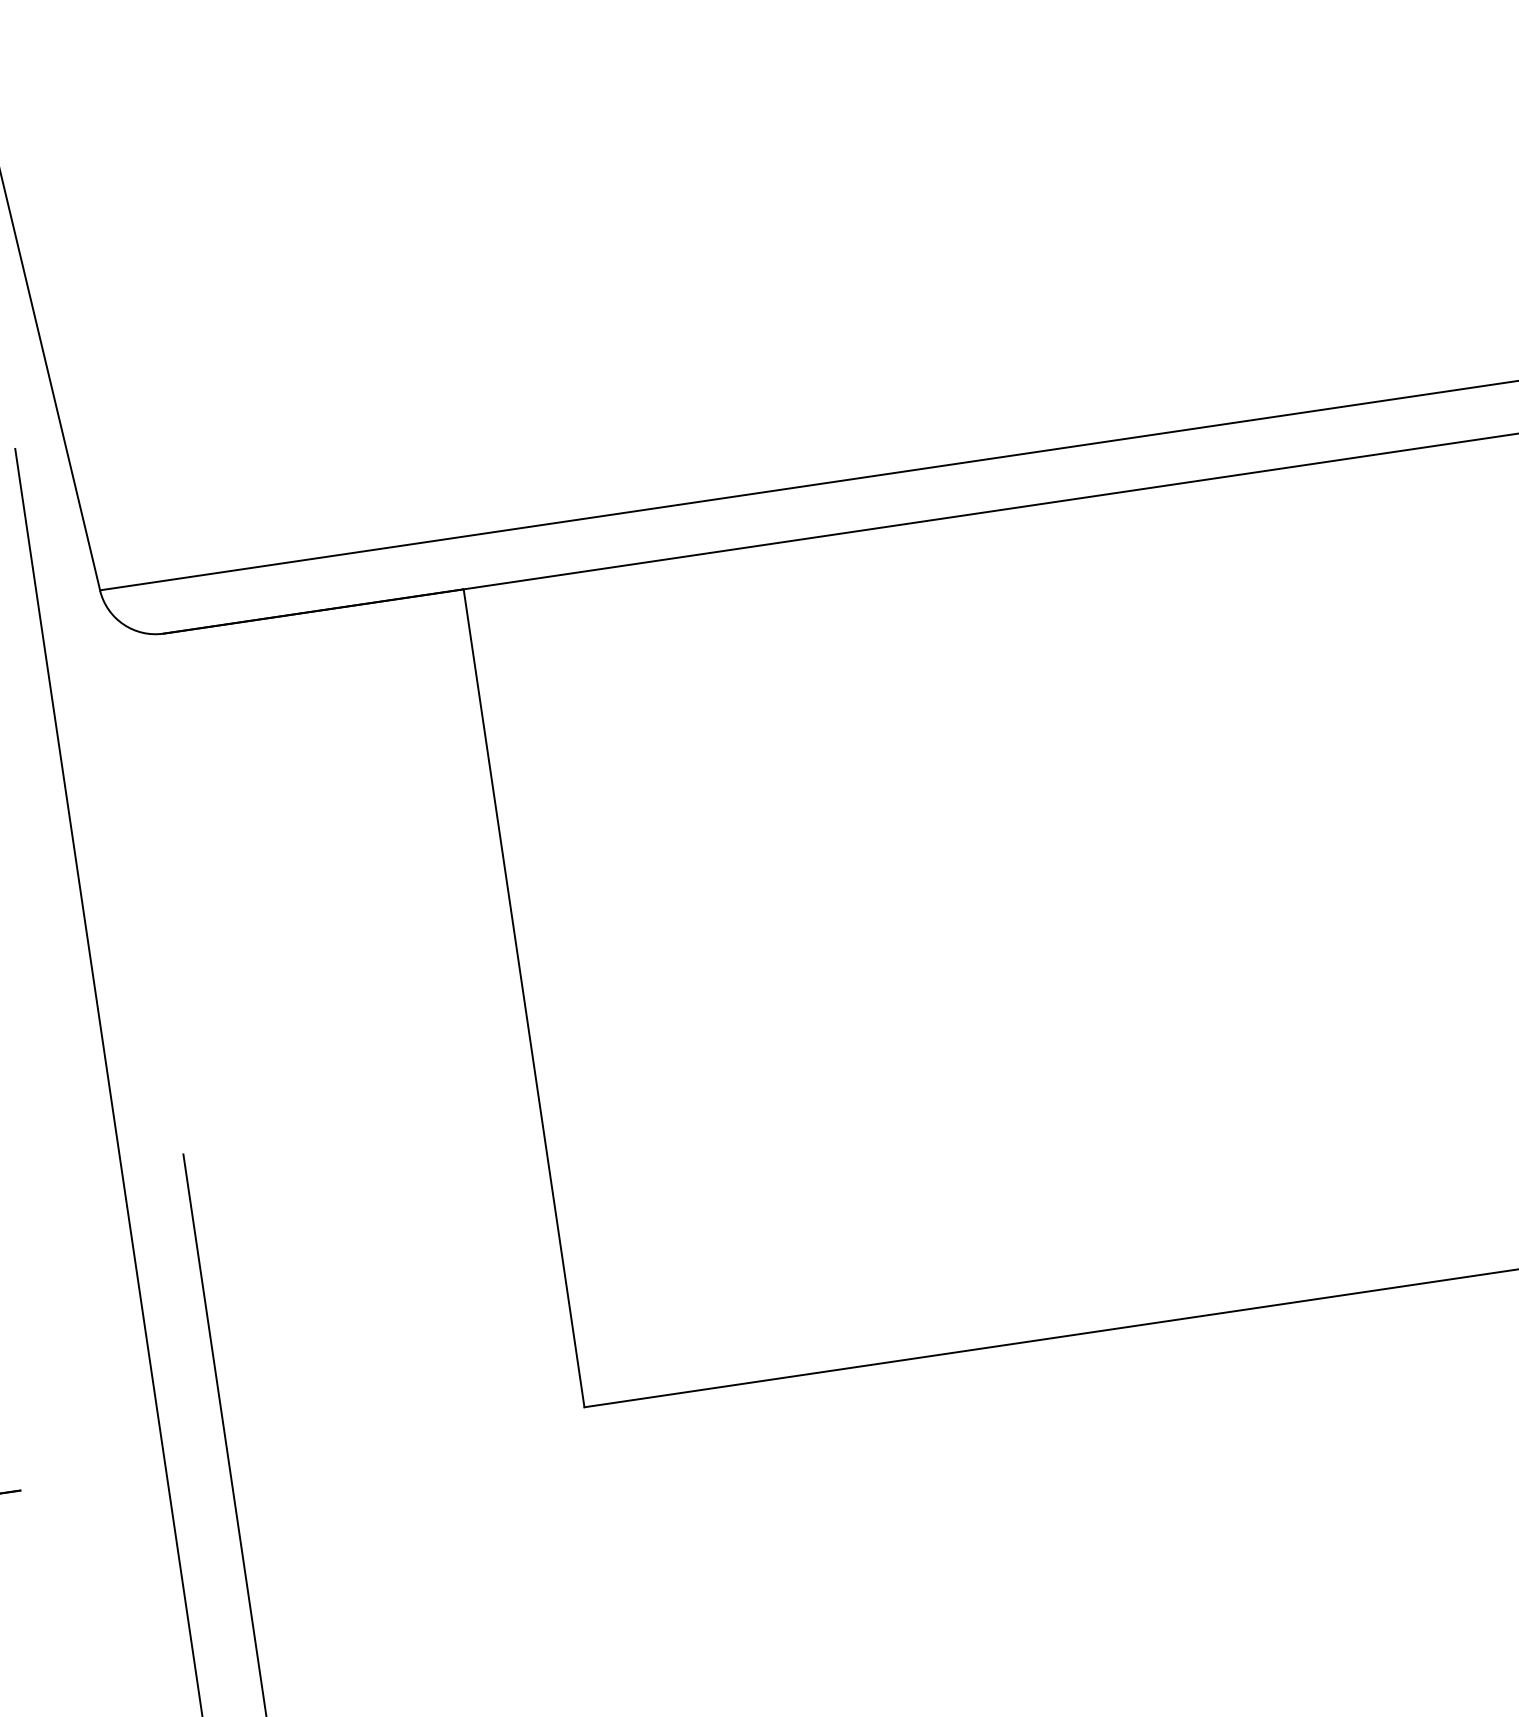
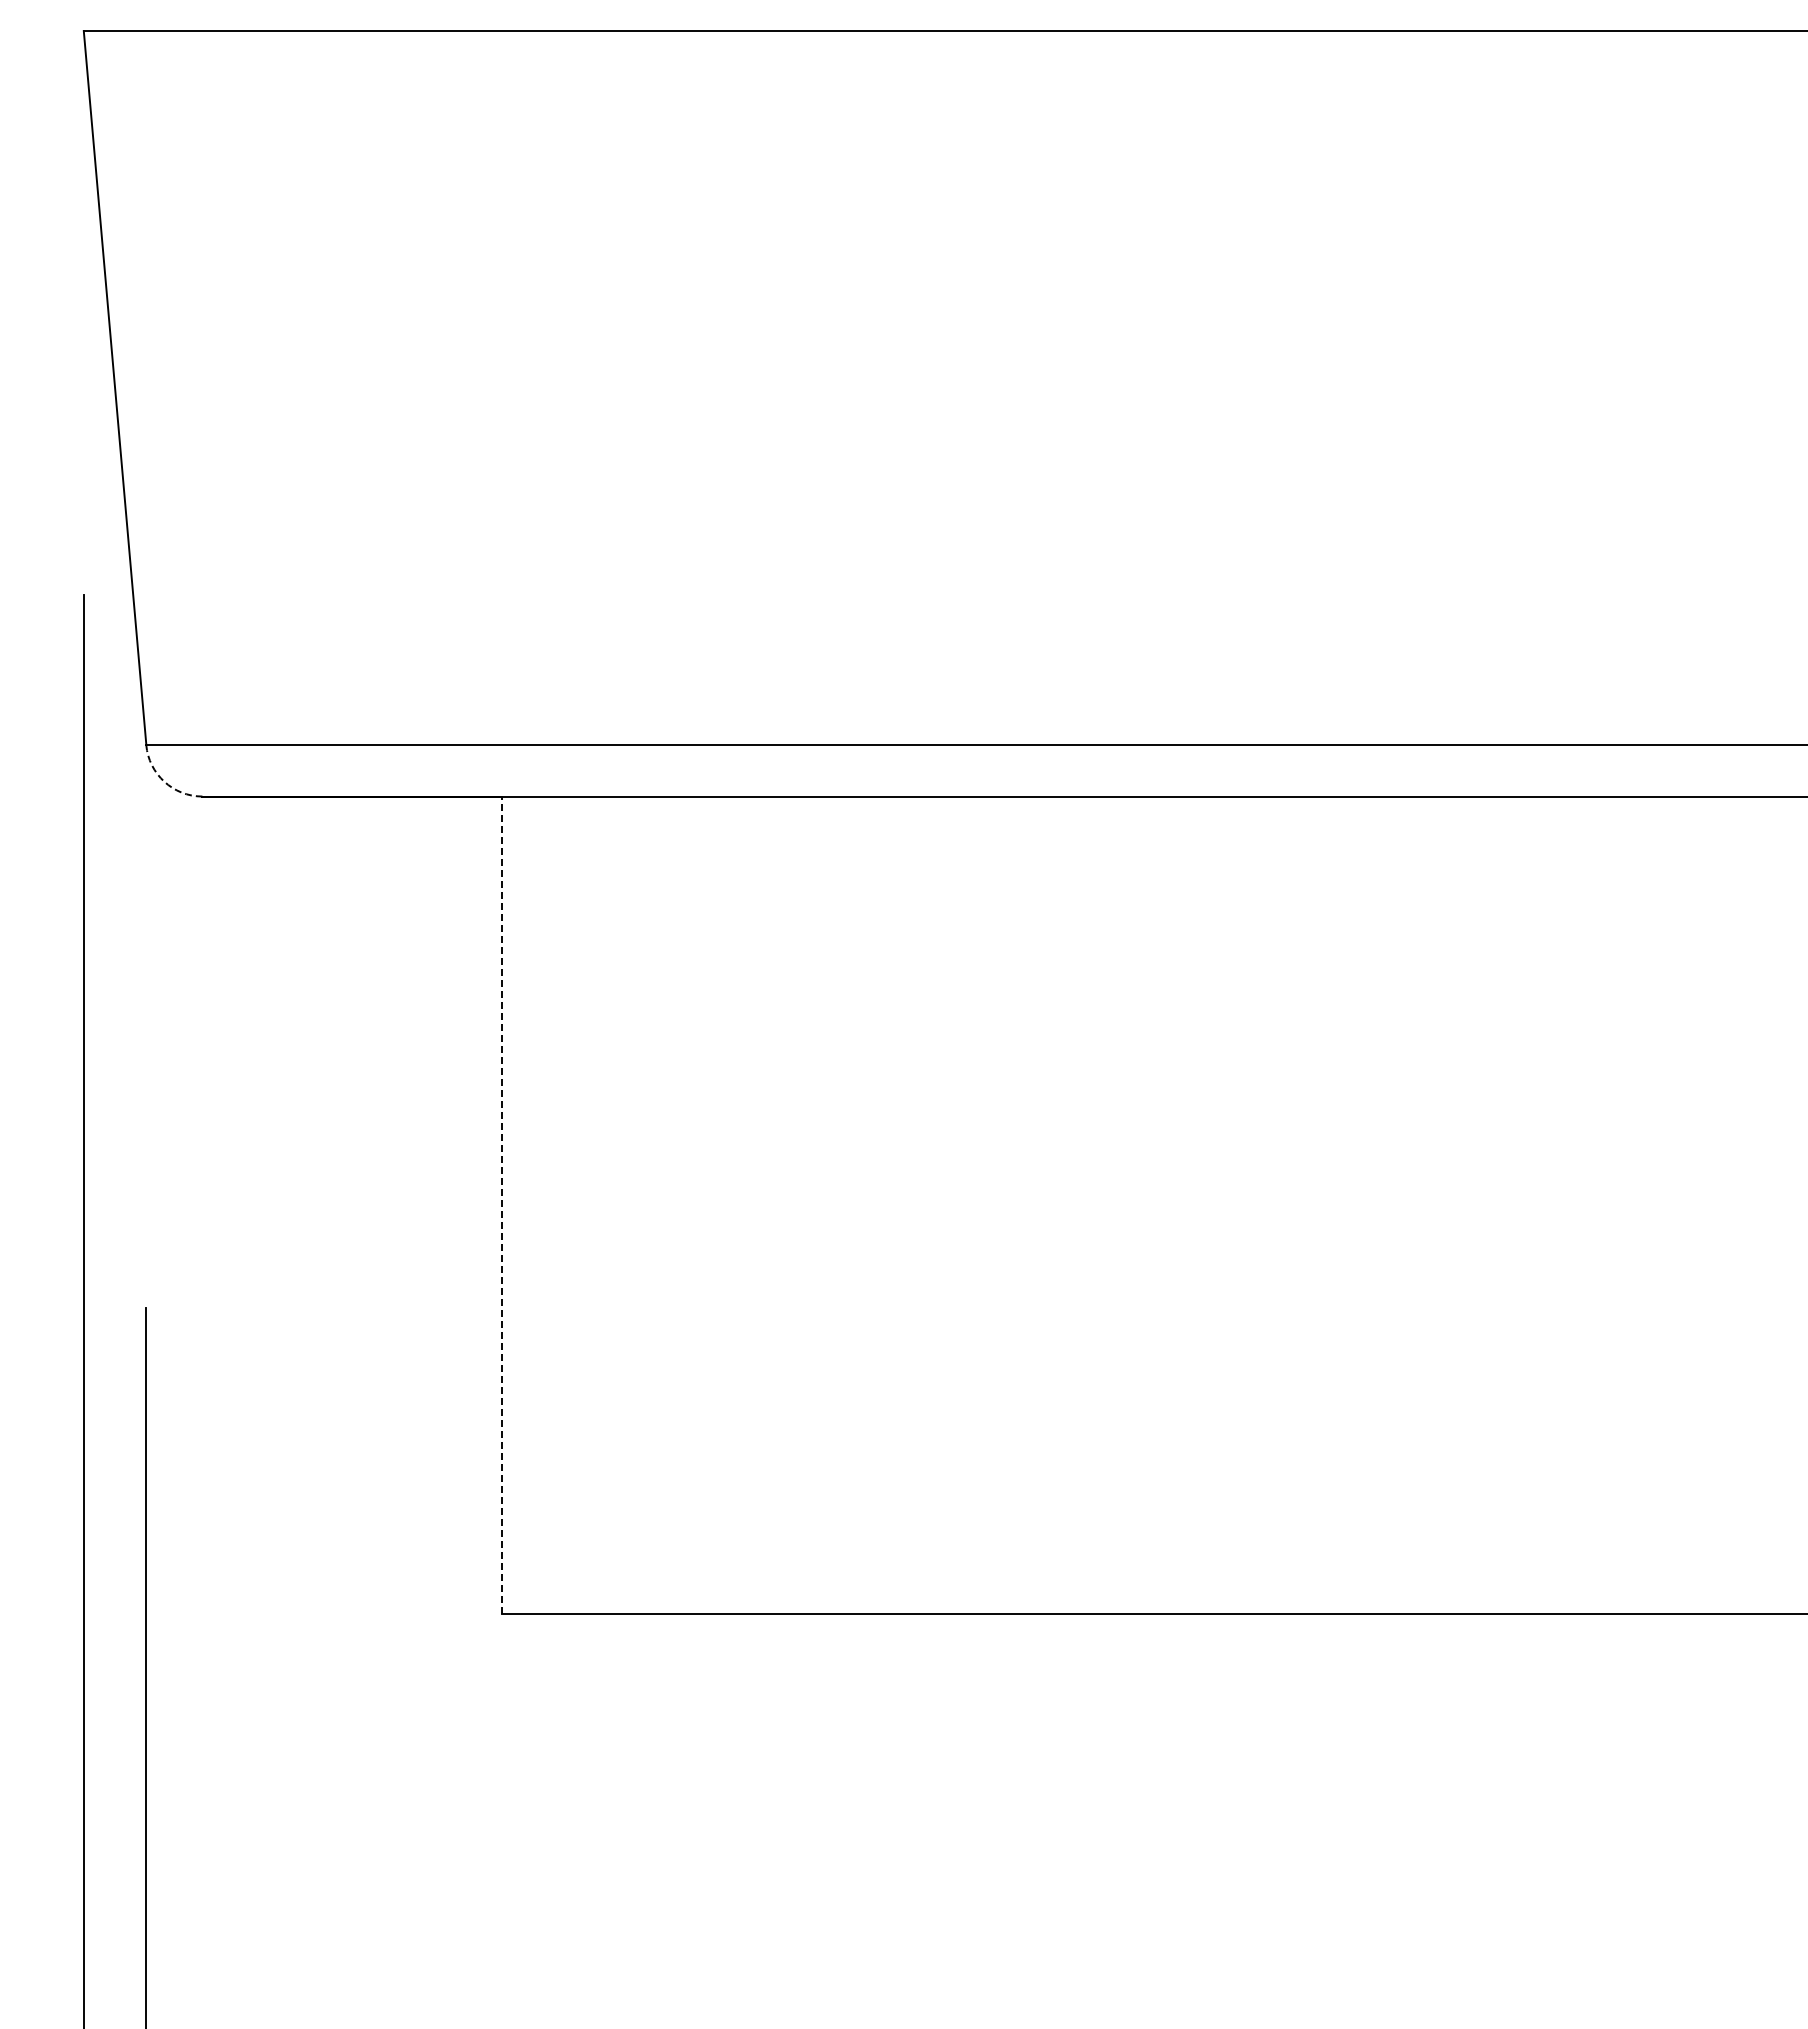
arc: (123, 624) -> (164, 781), solid -> dashed
line: (523, 997) -> (501, 1204), solid -> dashed

